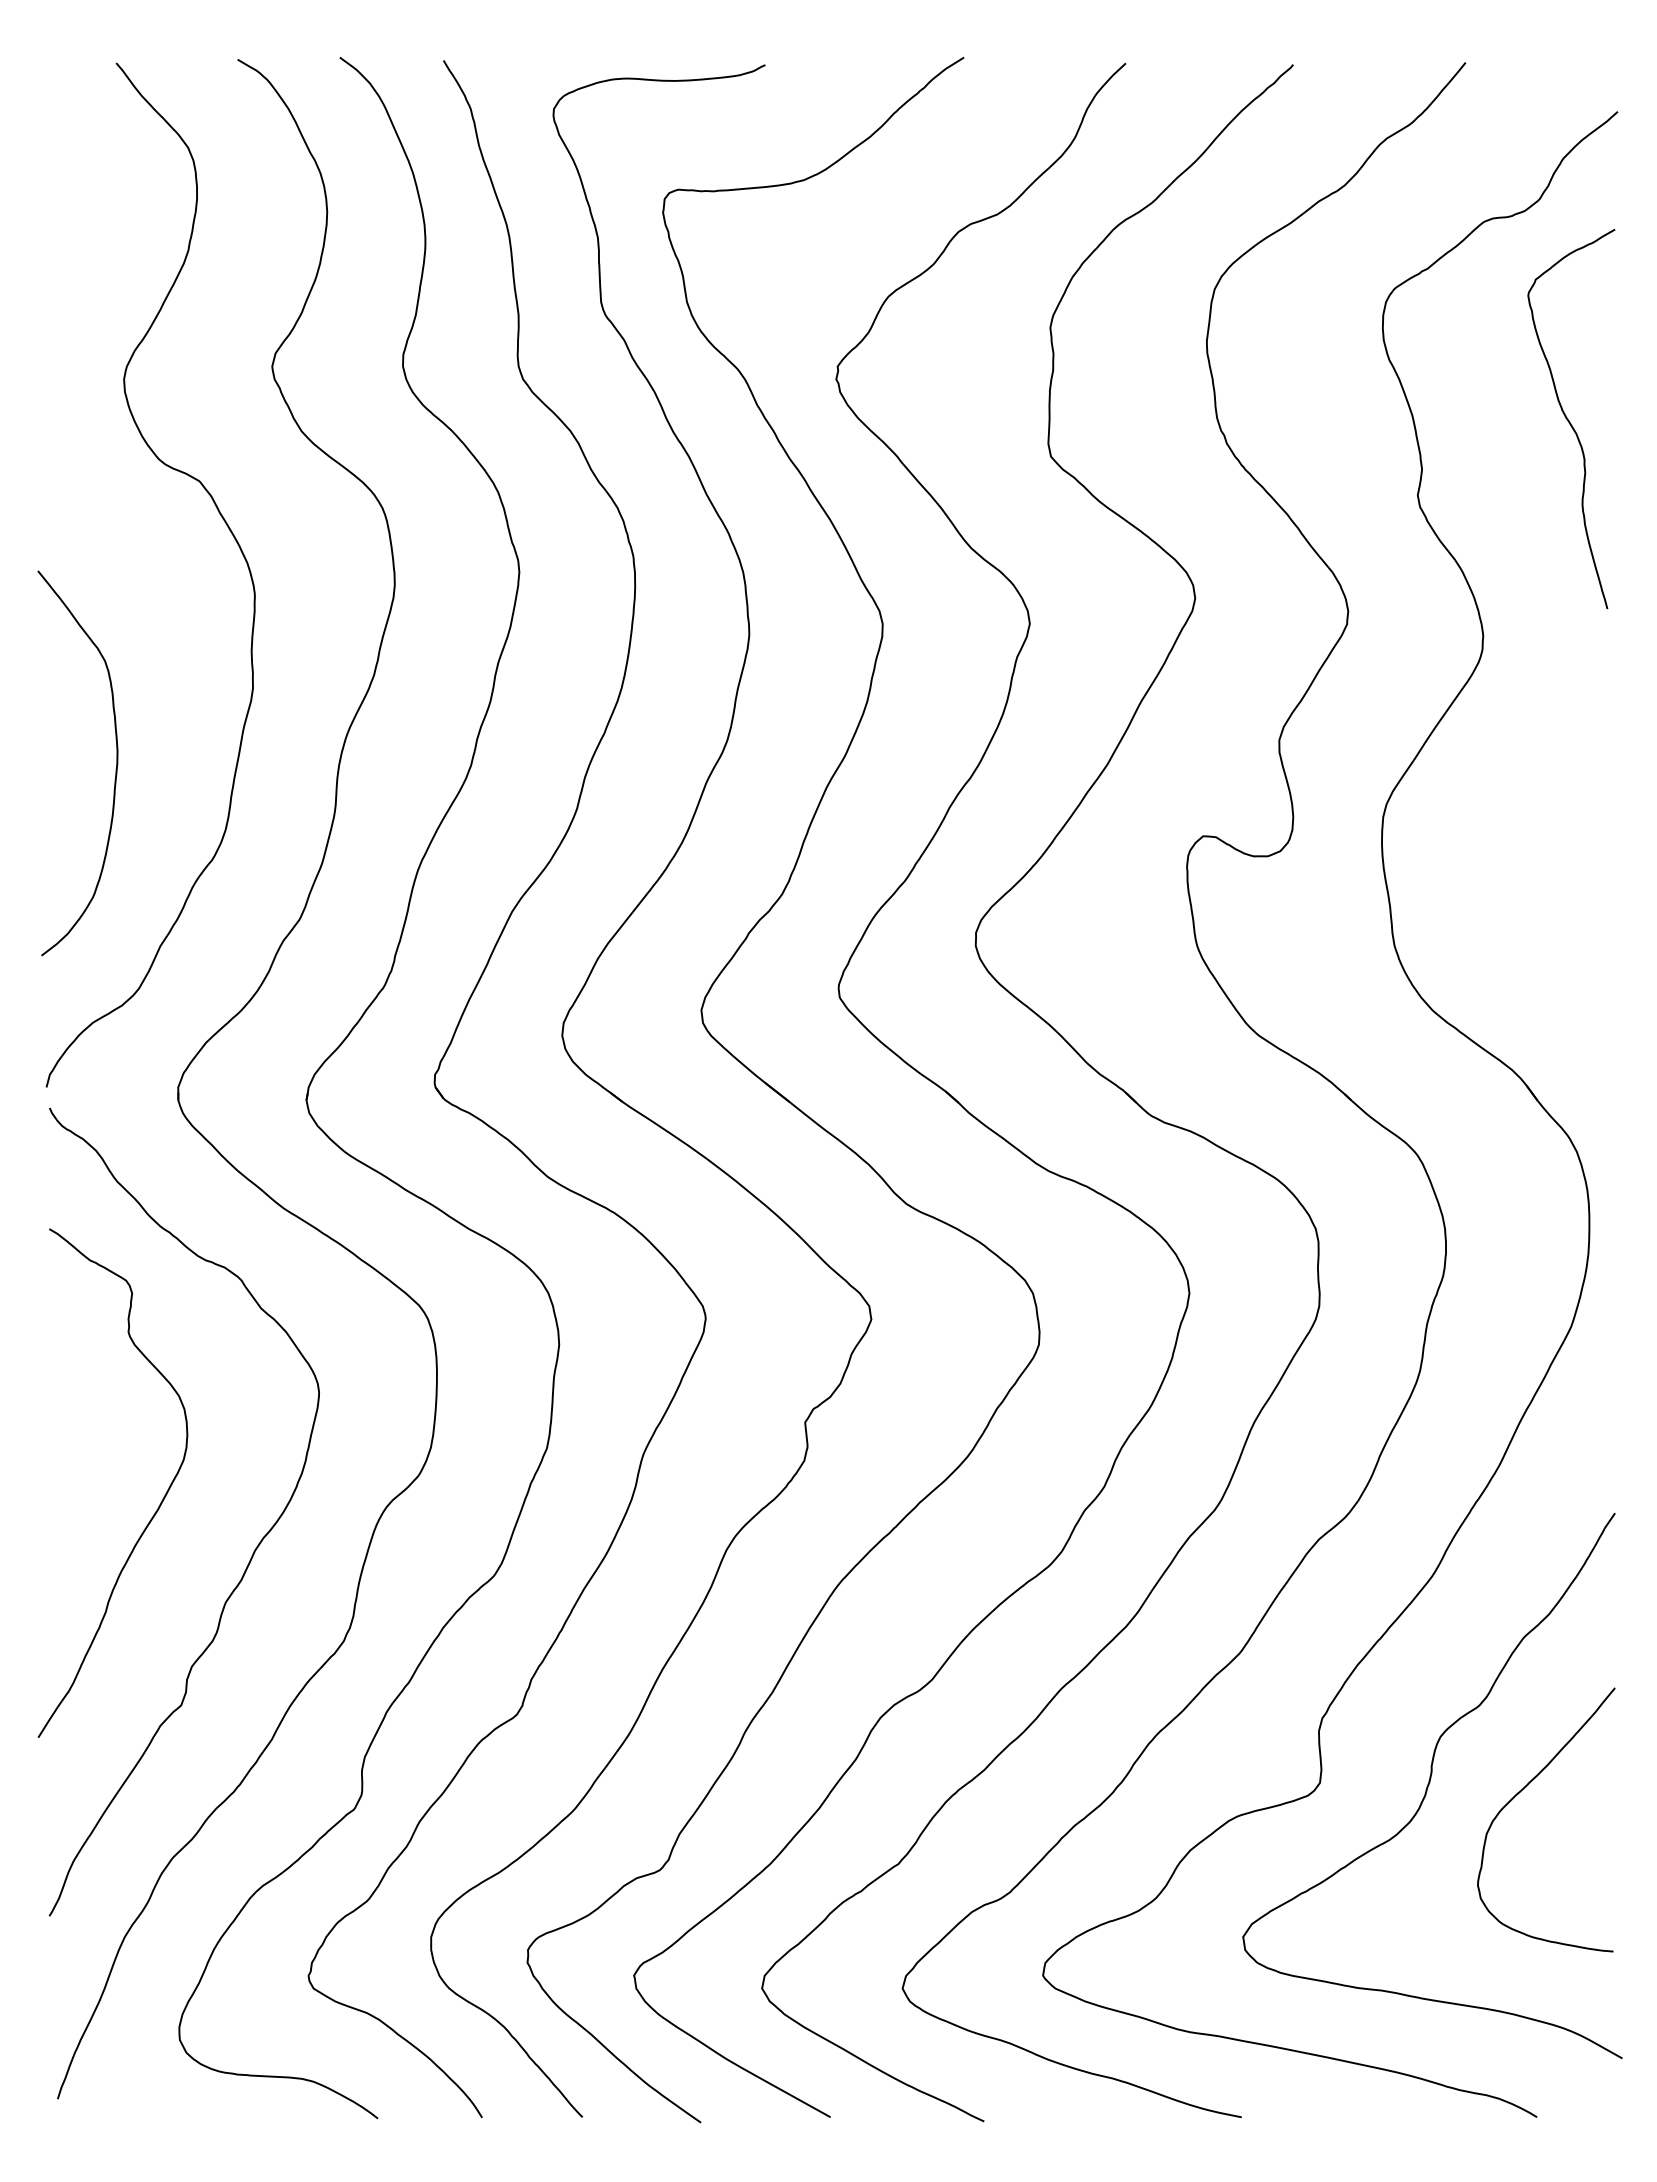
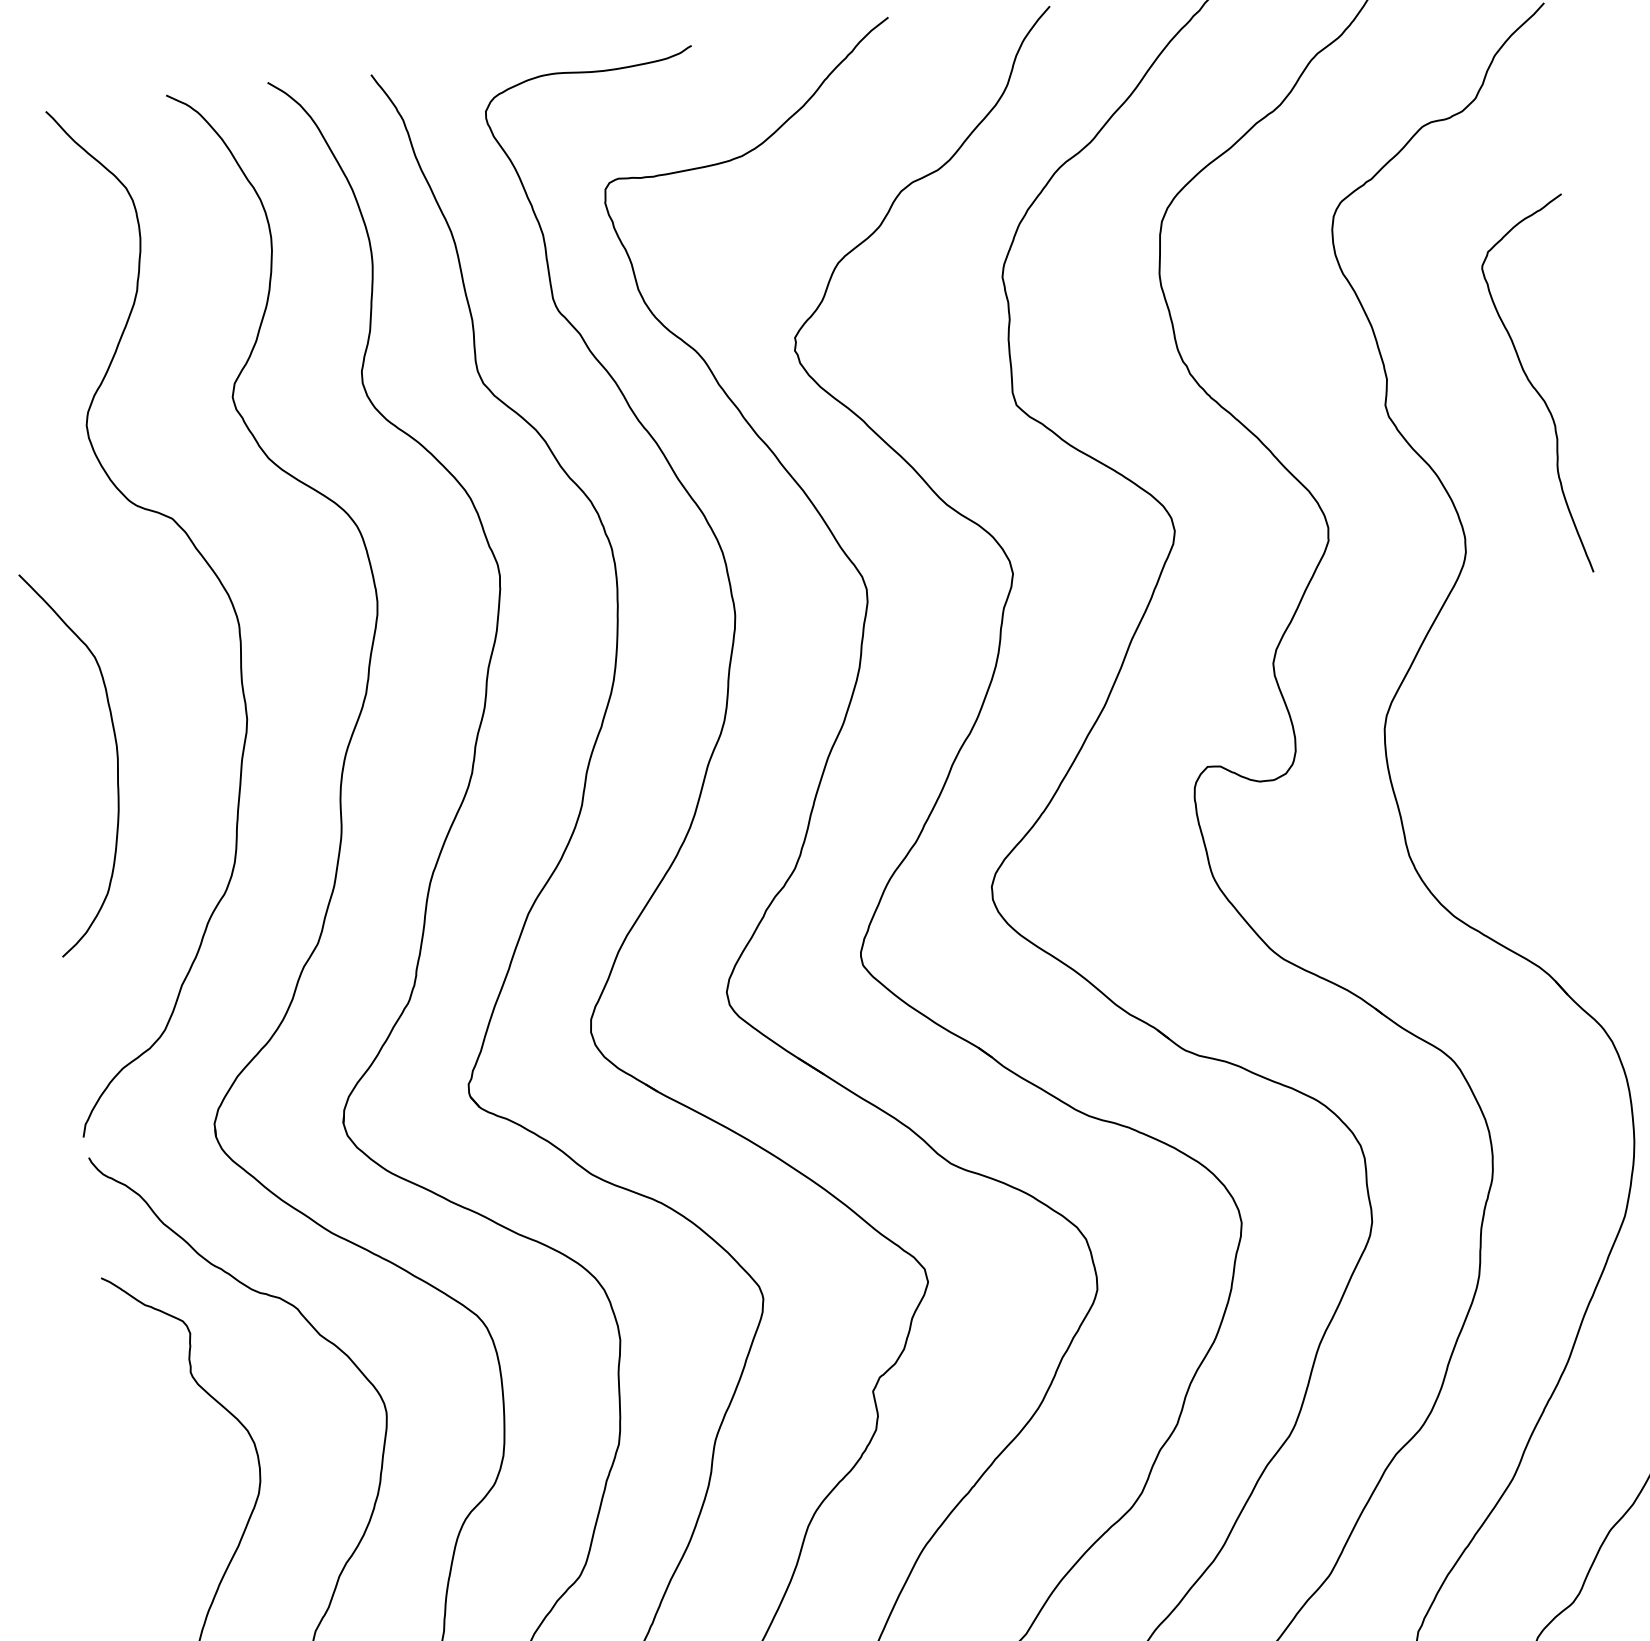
curve: (1569, 420) -> (1536, 388), moved
curve: (115, 769) -> (116, 764), moved

